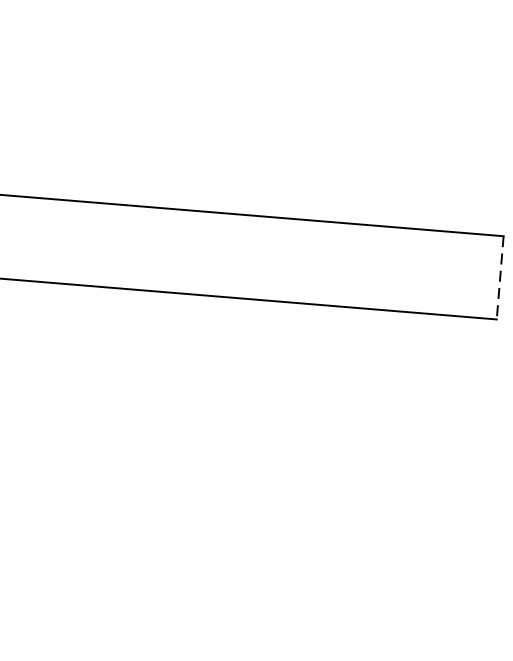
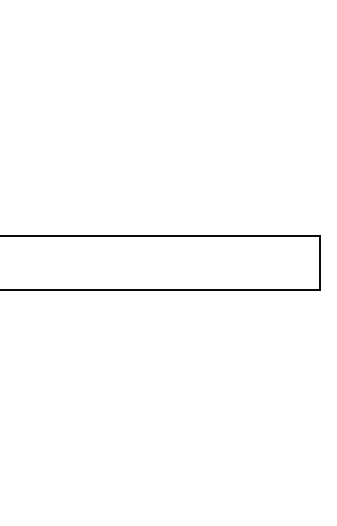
line: (500, 278) -> (319, 263), dashed -> solid

